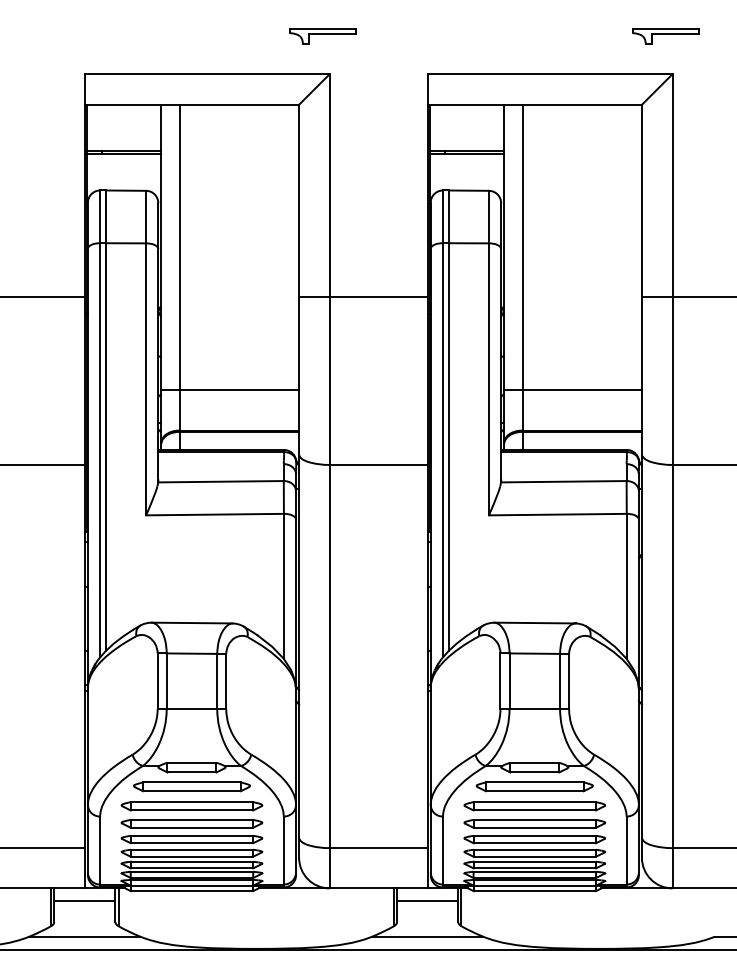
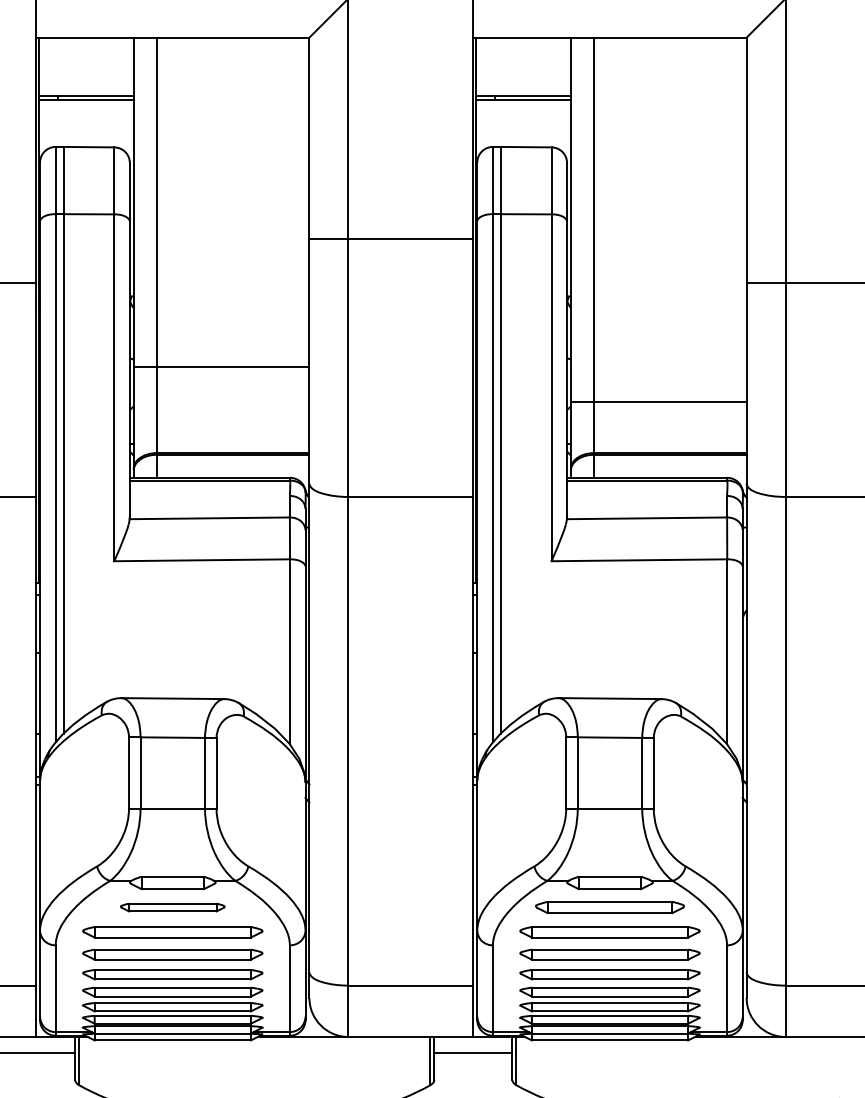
line: (363, 297) -> (391, 238), moved
line: (230, 390) -> (221, 367), moved
part: (191, 786) -> (172, 907), size x0.7

